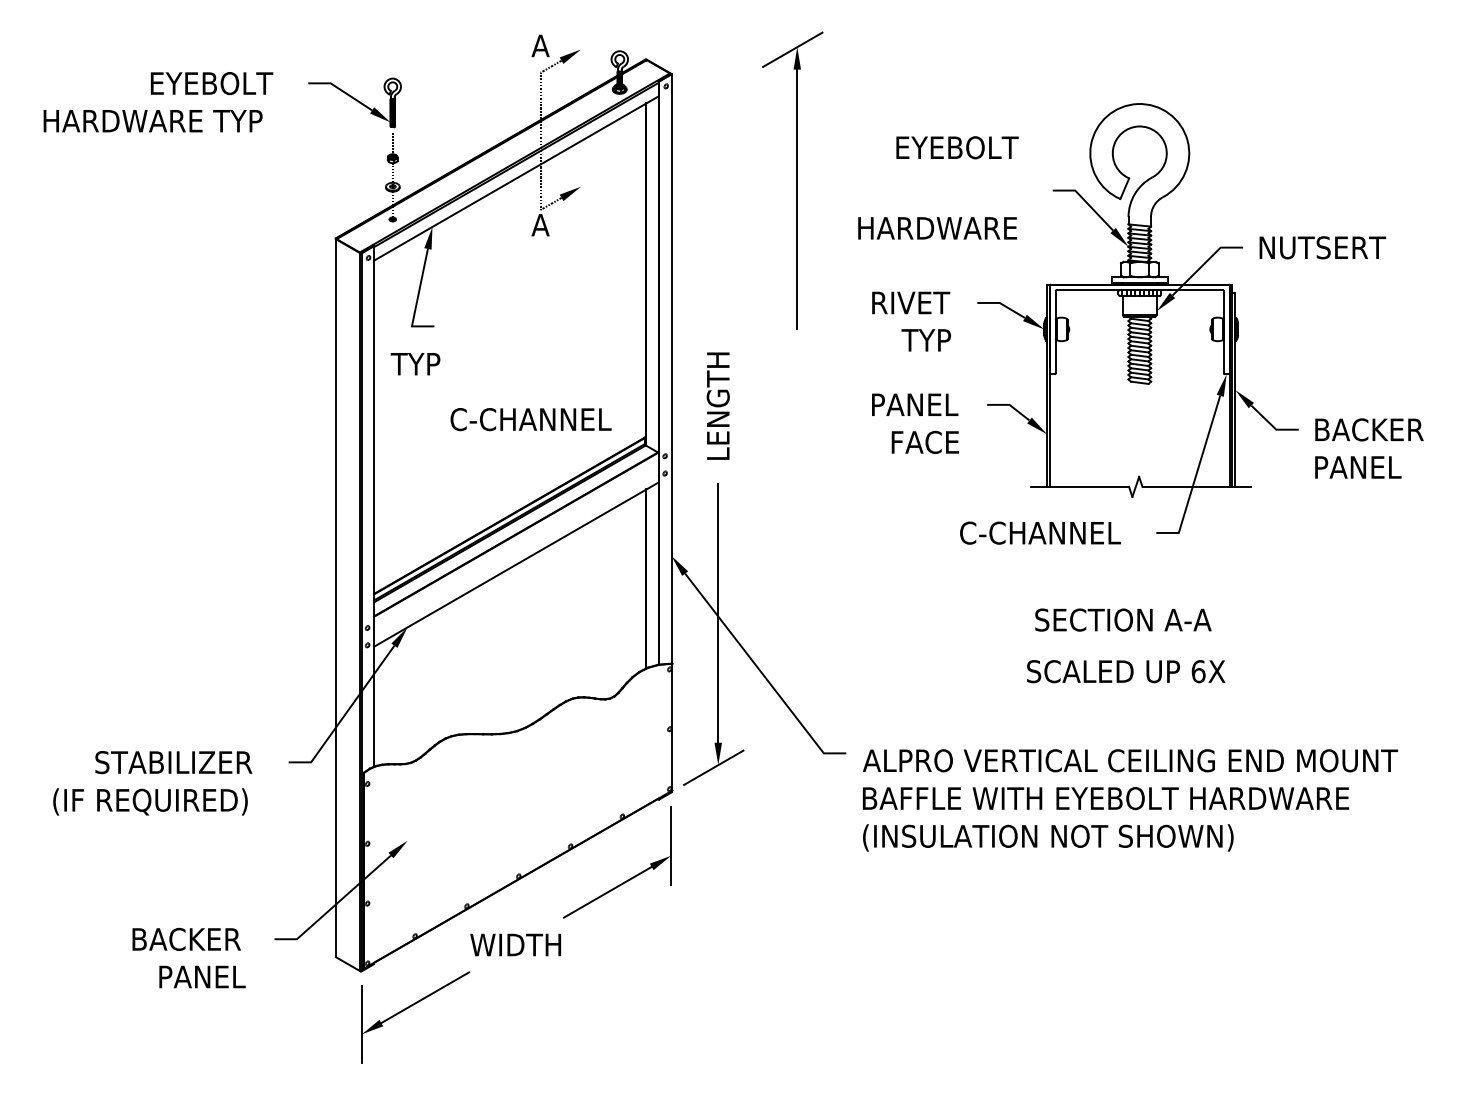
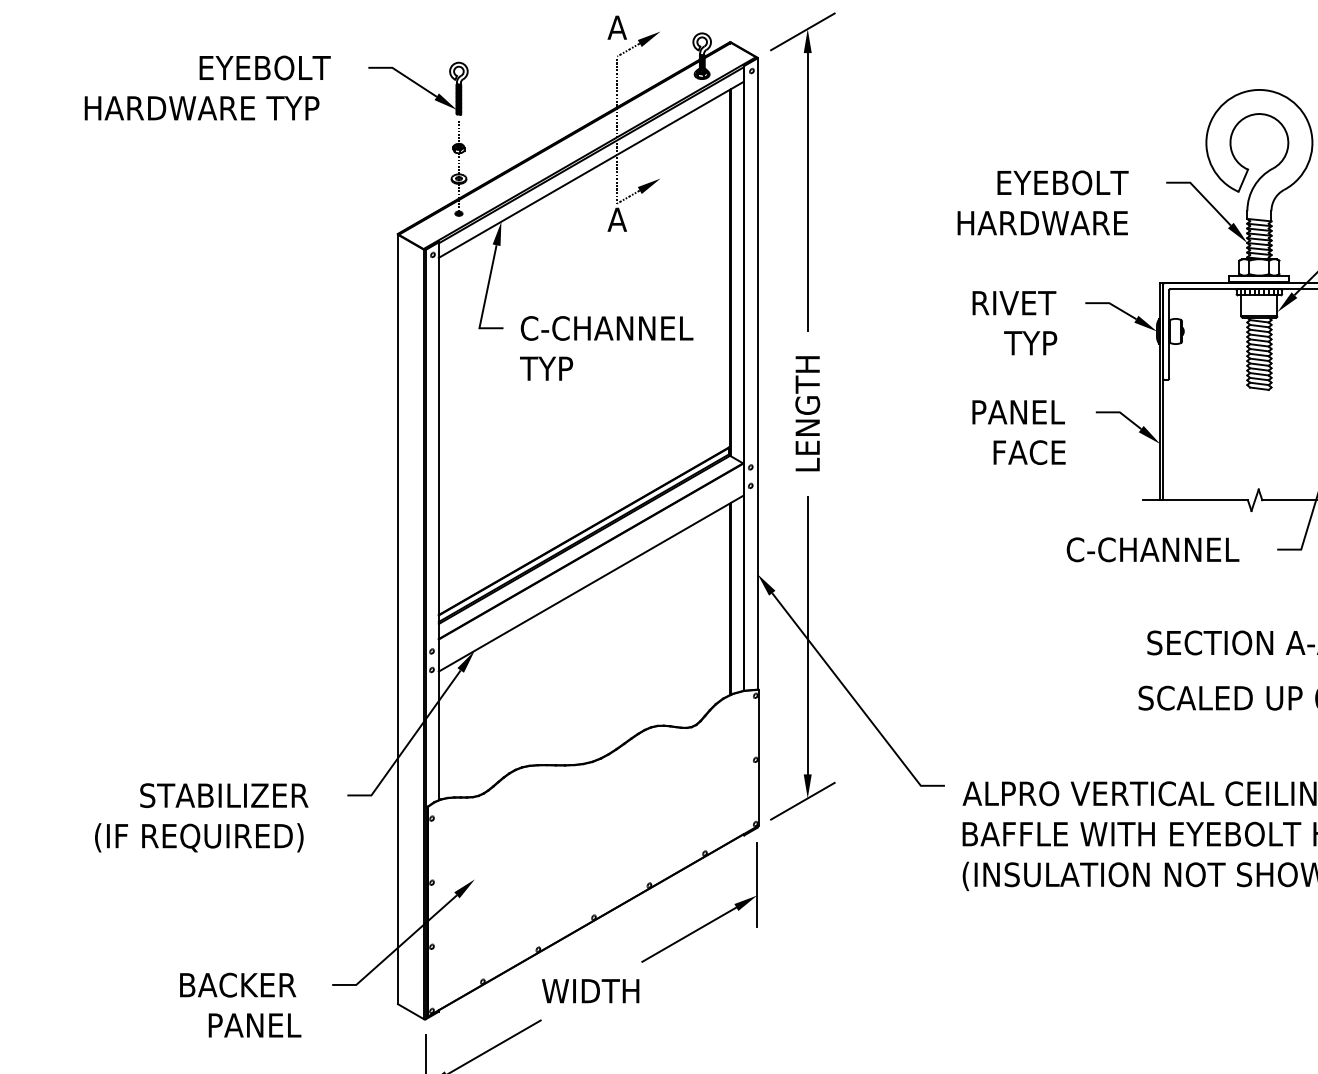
text: (957, 147) -> (1063, 182), moved
part: (792, 180) -> (802, 171), moved
text: (415, 364) -> (546, 369), moved
text: (530, 419) -> (606, 328), moved

